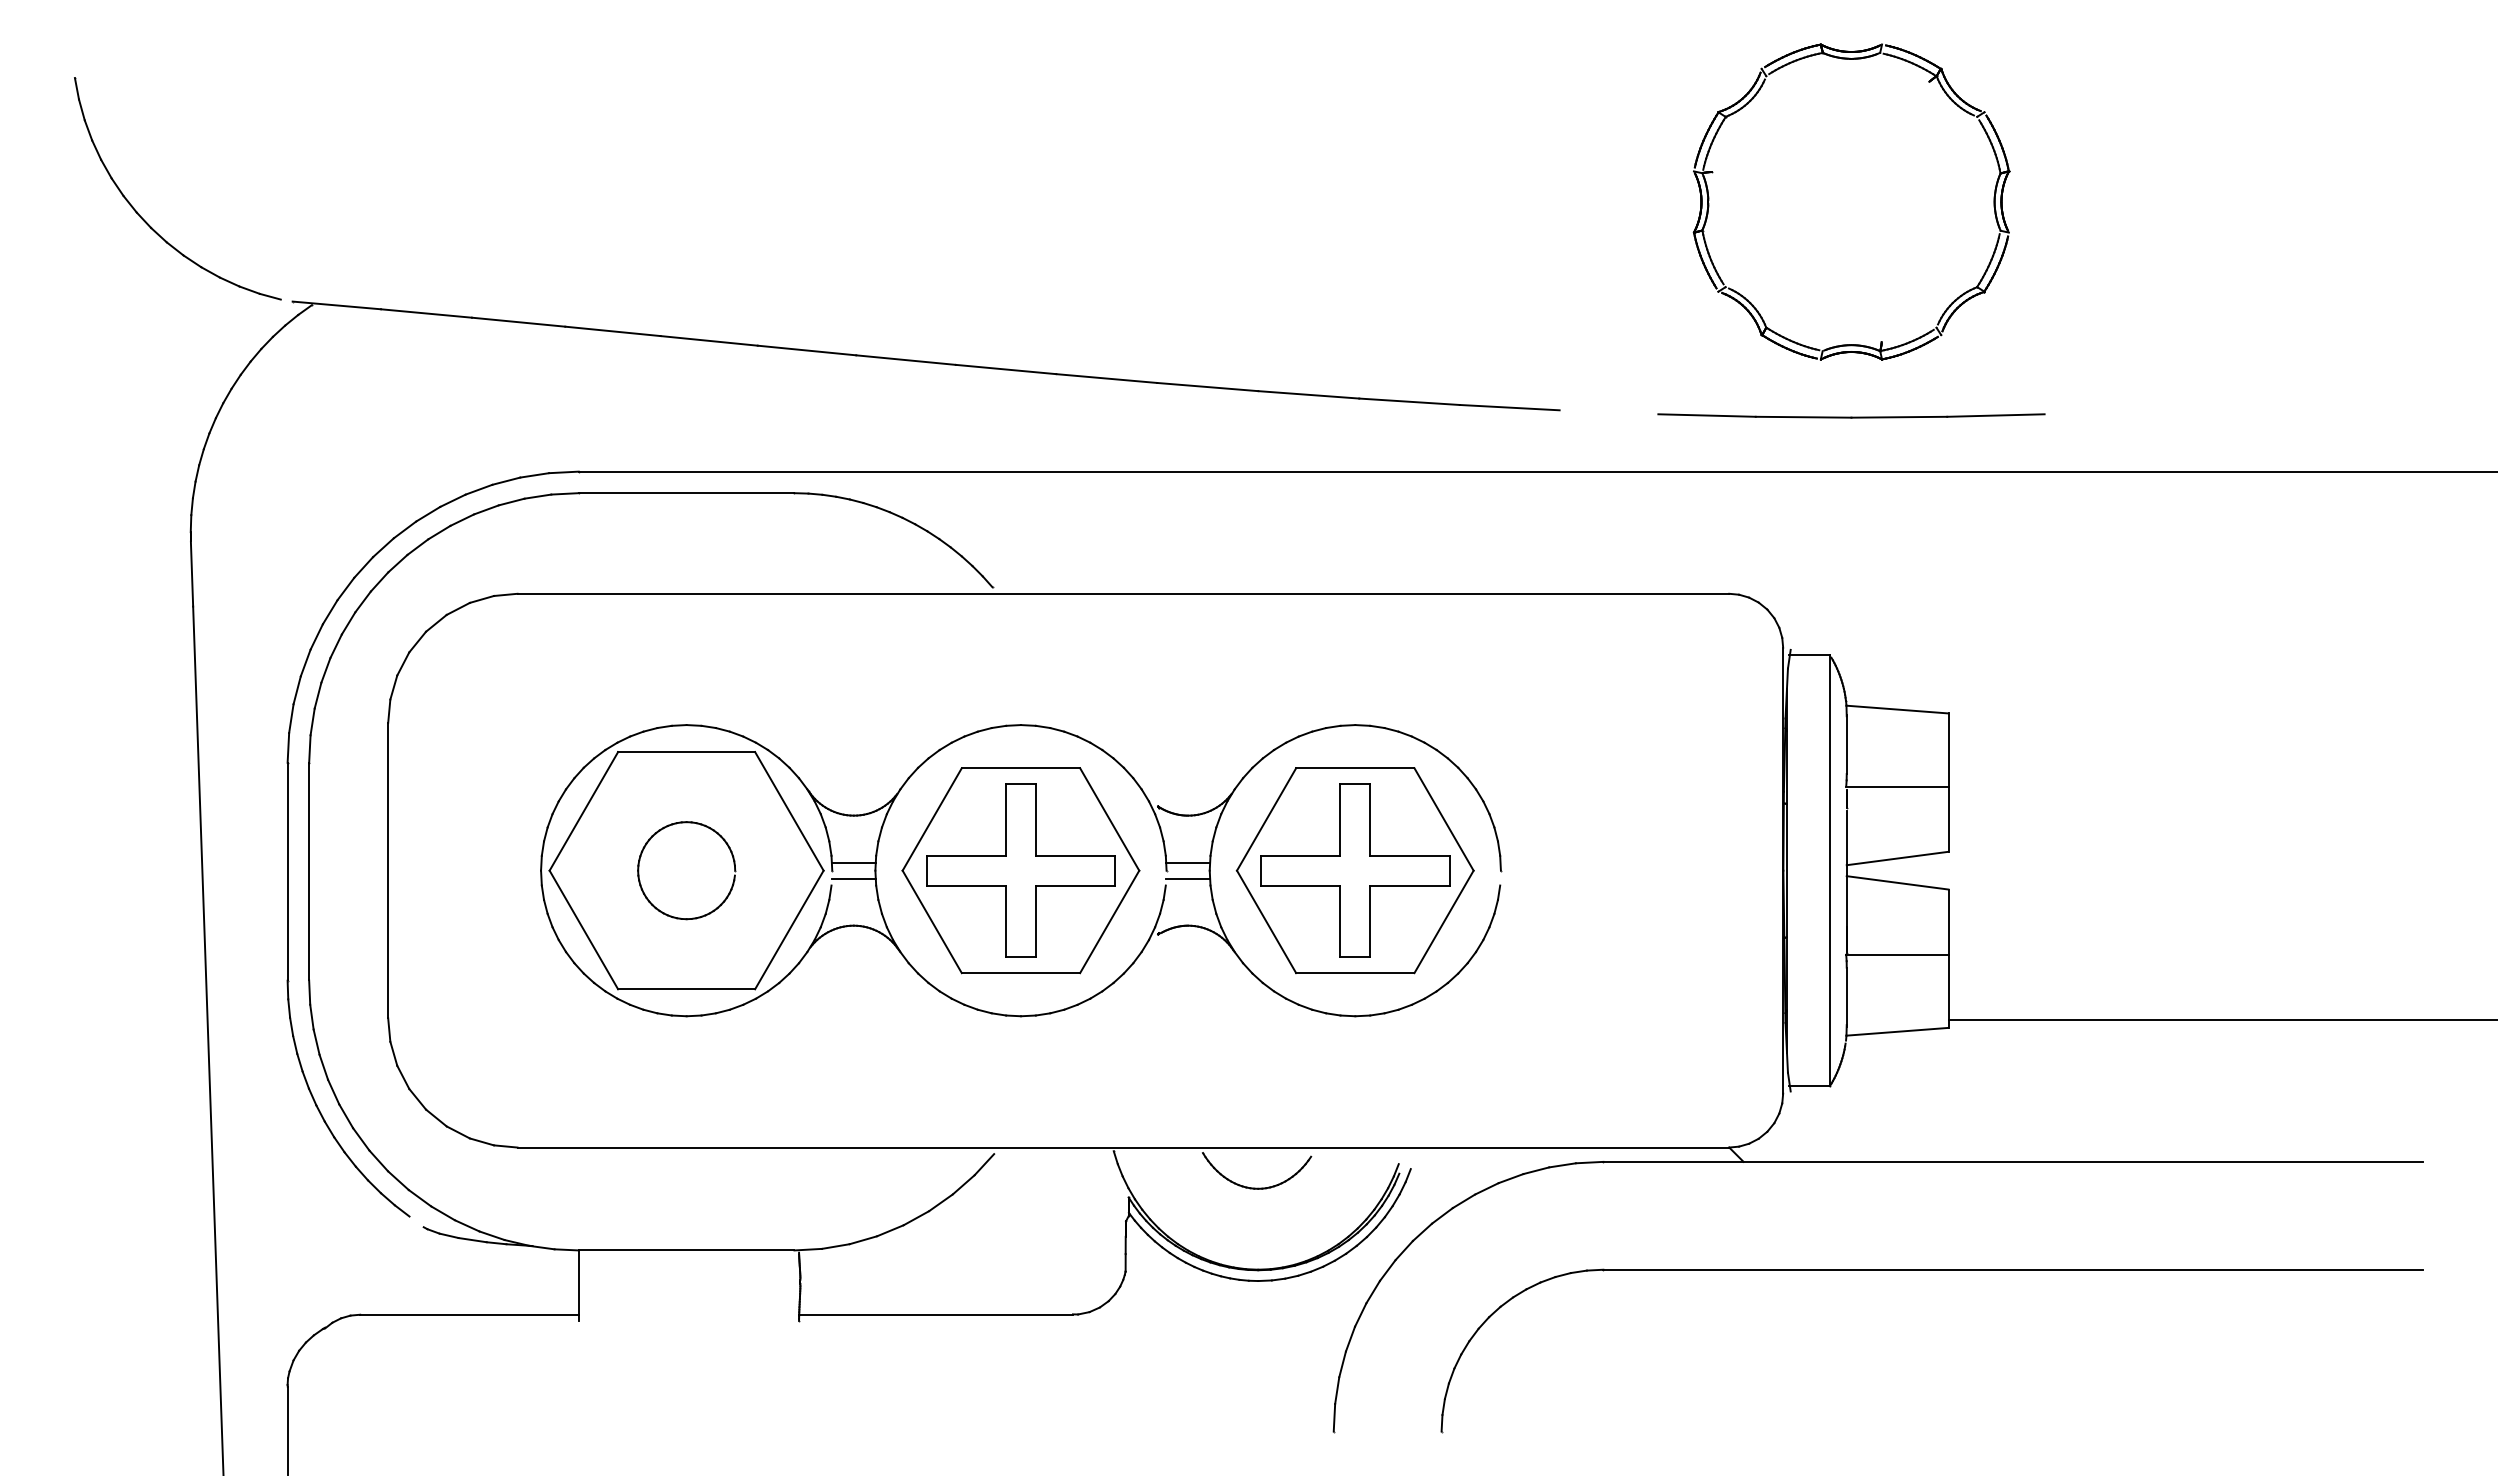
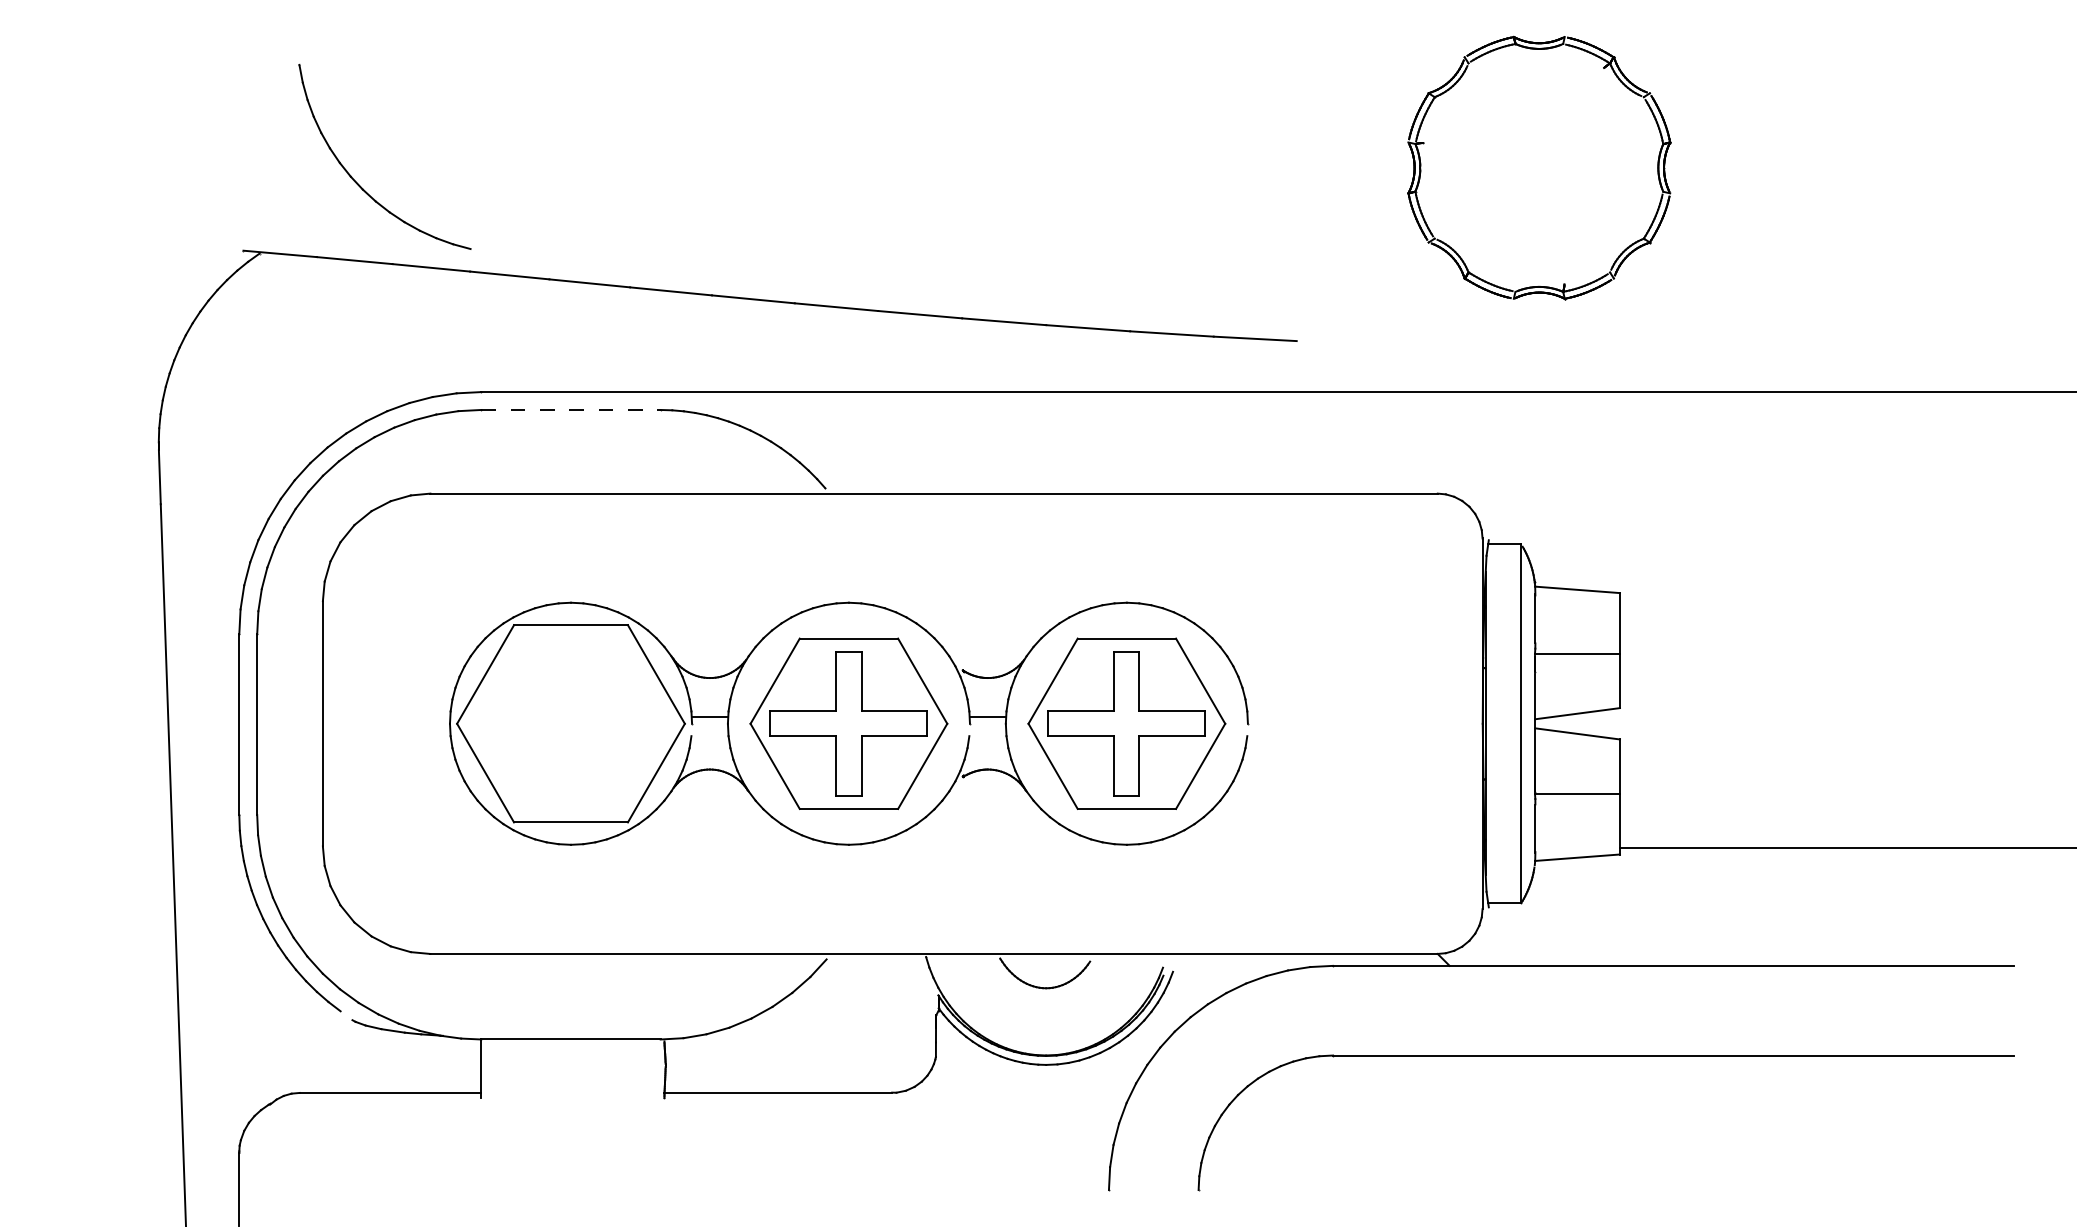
part: (145, 220) -> (358, 183), moved
part: (1851, 415) -> (1539, 345), removed
line: (686, 493) -> (570, 410), solid -> dashed
part: (656, 834) -> (545, 693), removed
line: (853, 878) -> (709, 730), removed
line: (1187, 878) -> (987, 730), removed

